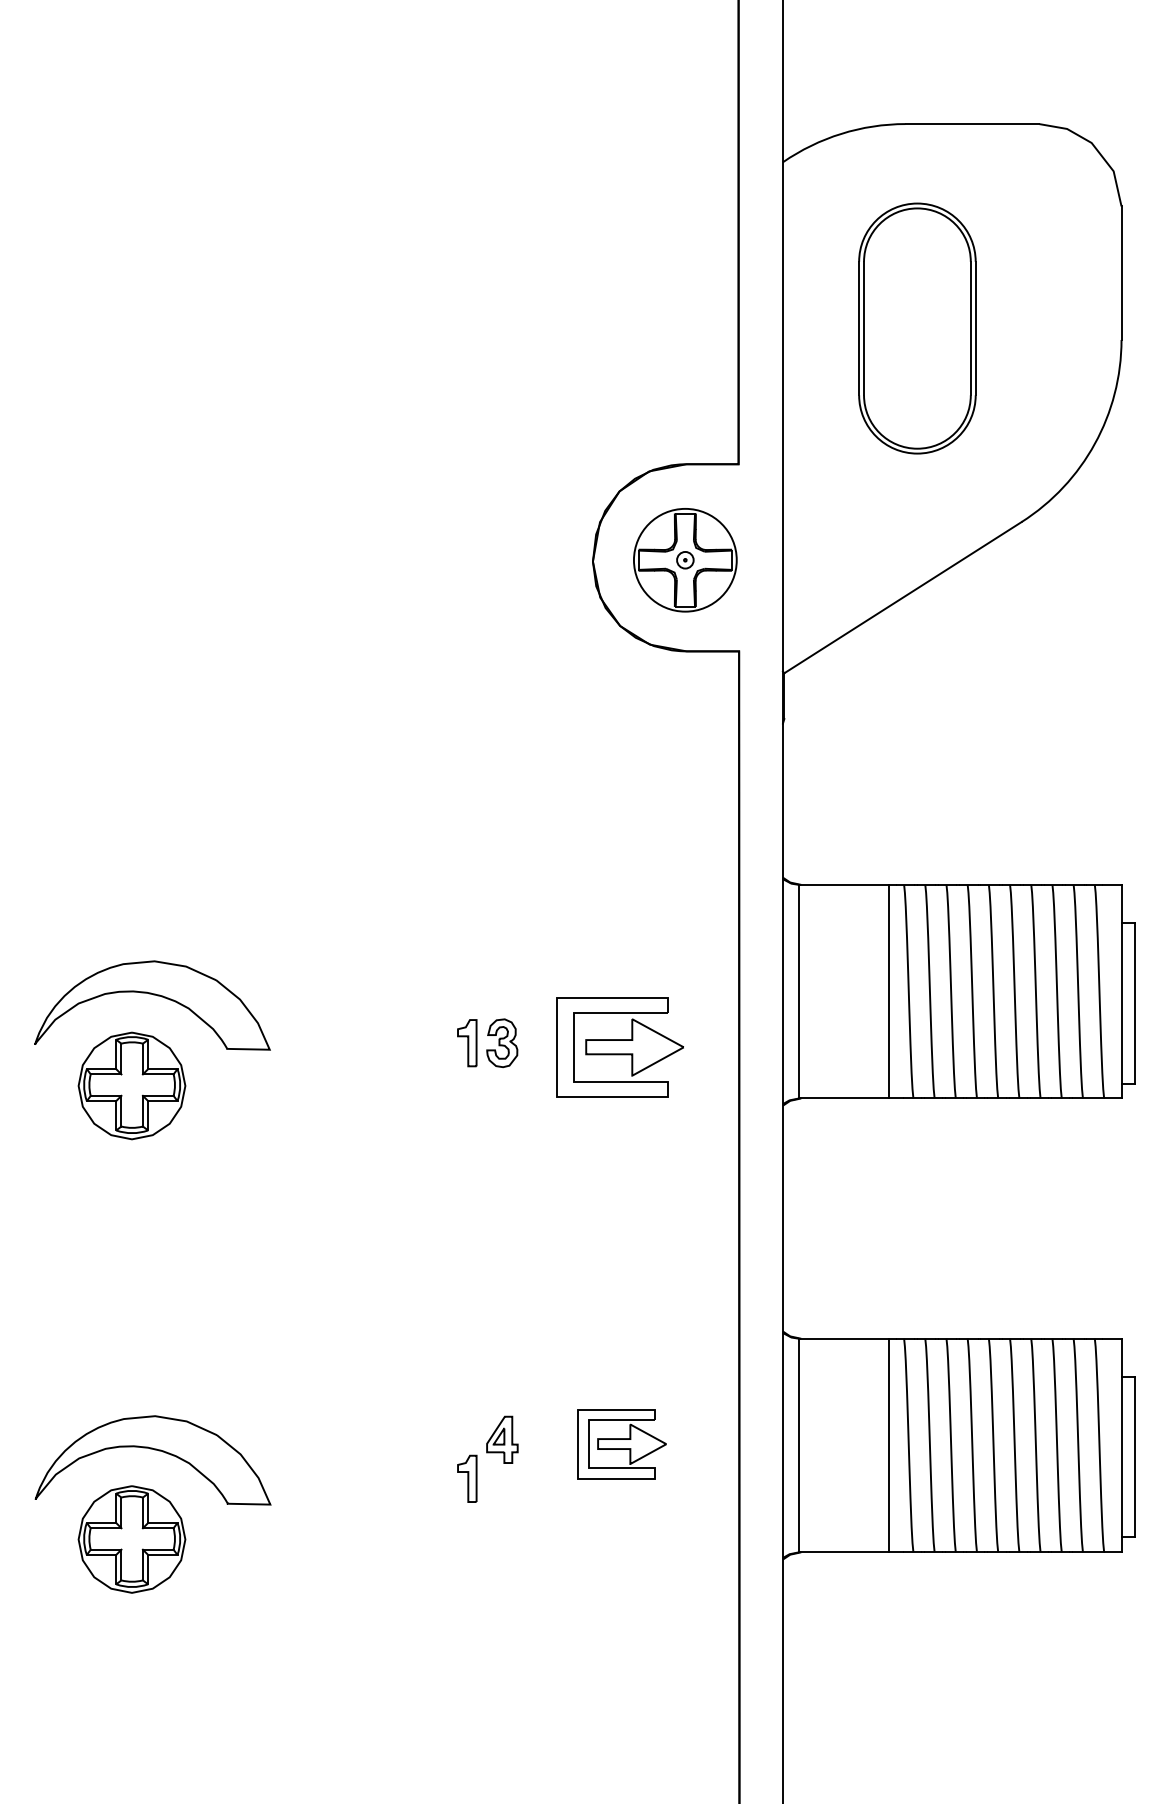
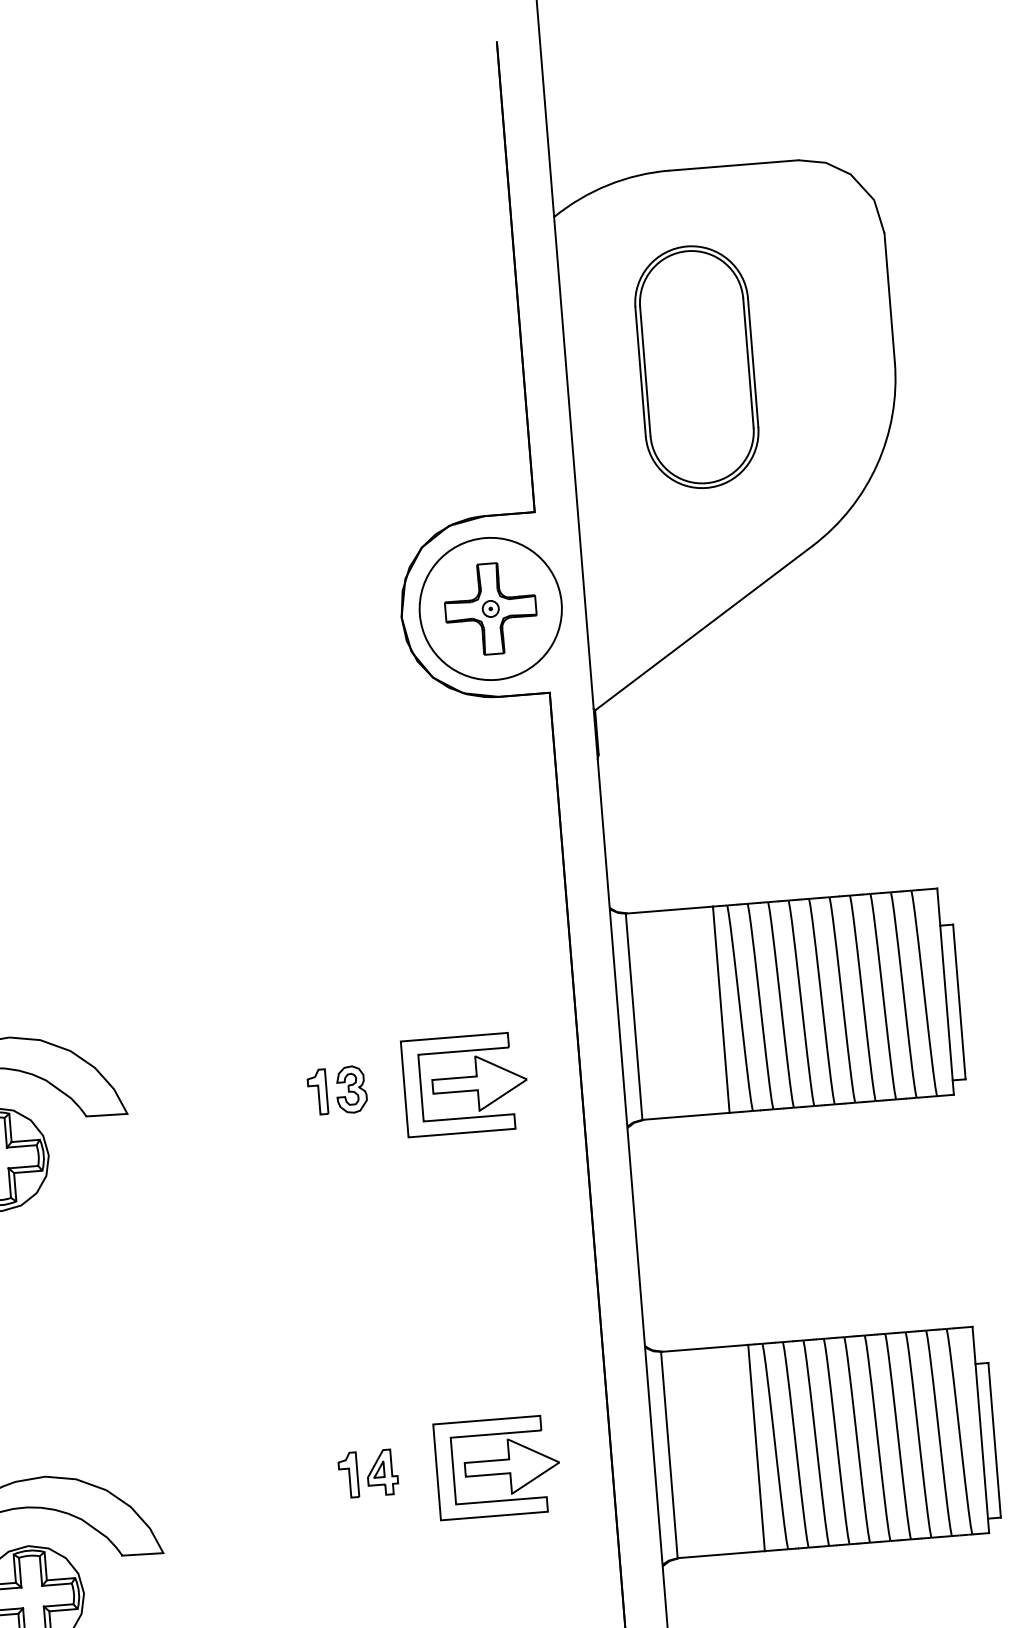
circle: (684, 559) -> (489, 608), size x1.43
part: (621, 1444) -> (497, 1467), size x1.43
part: (467, 1478) -> (348, 1474), moved

